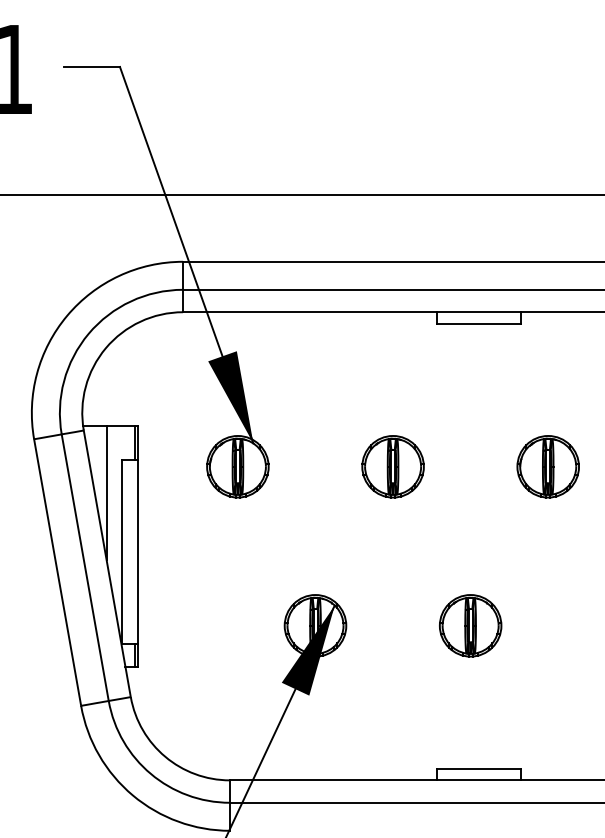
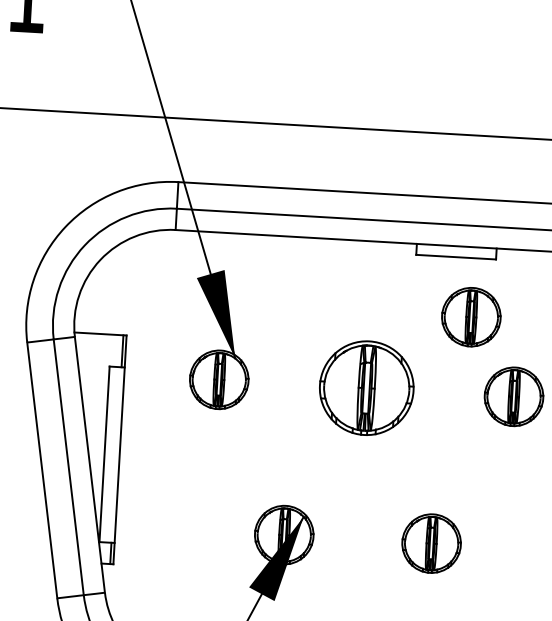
part: (498, 385) -> (471, 316), added
part: (392, 466) -> (366, 388), size x1.6
line: (106, 492) -> (93, 397), removed

